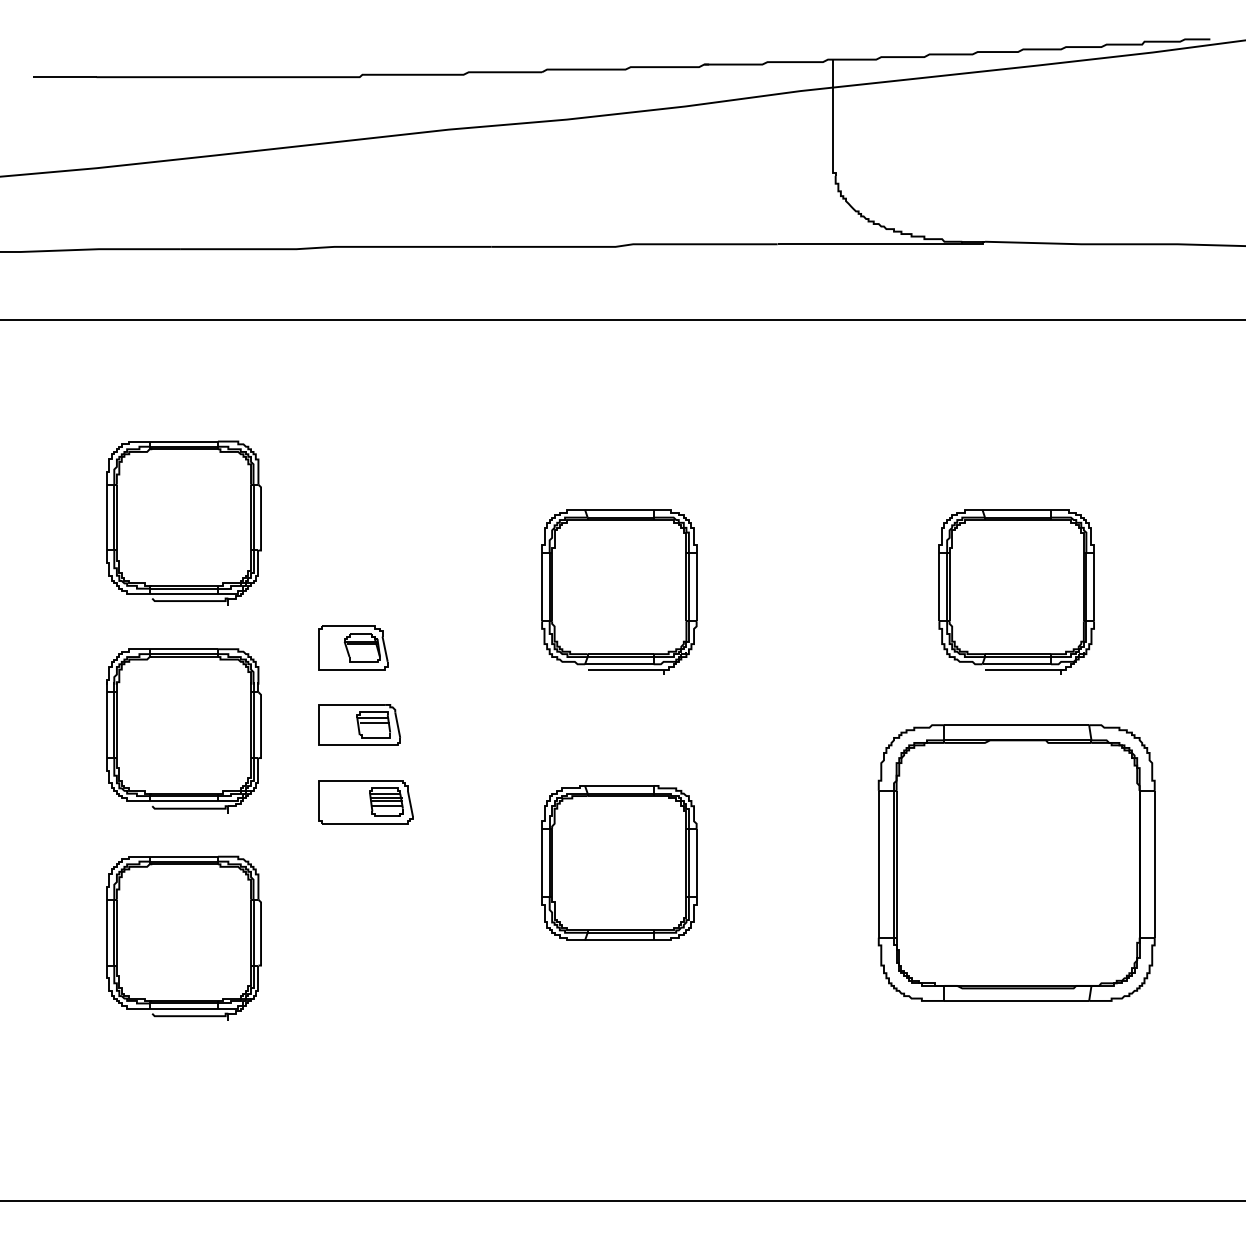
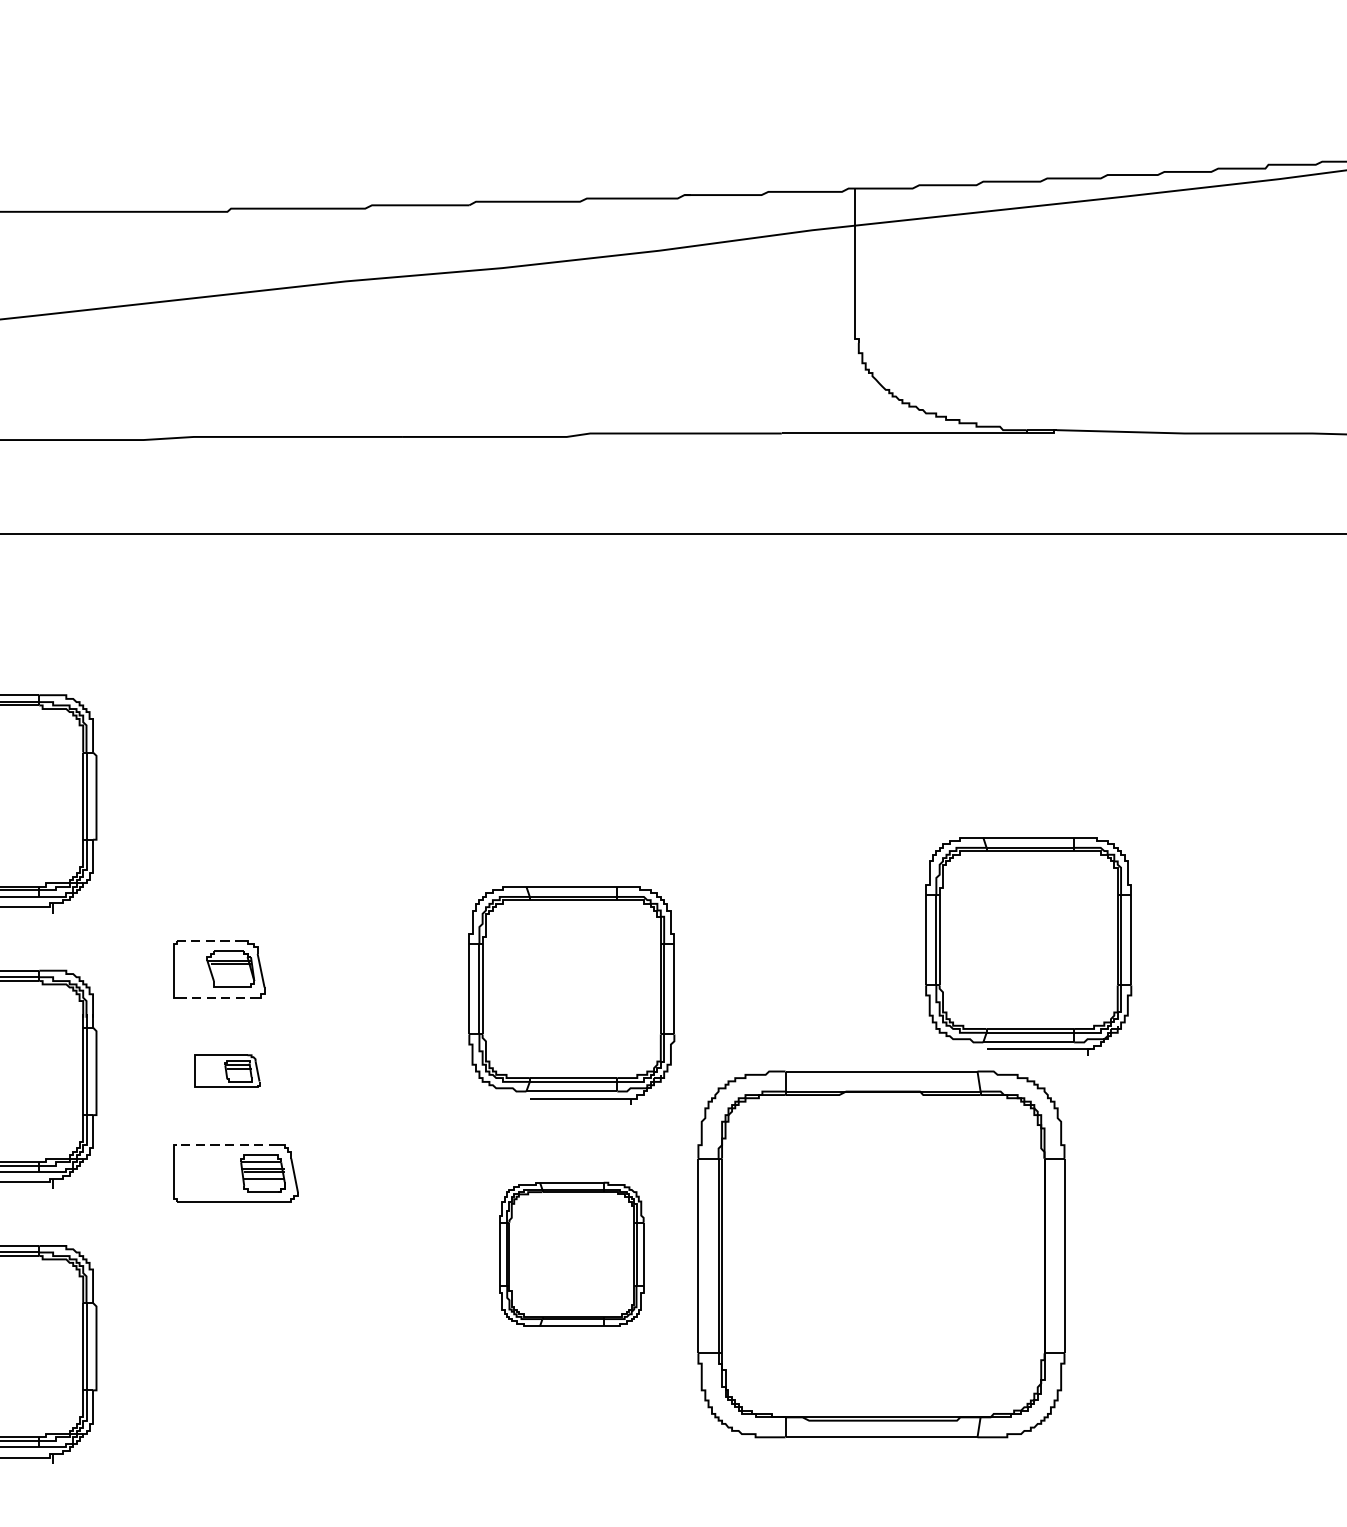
part: (619, 591) -> (572, 994), moved
part: (1016, 591) -> (1028, 945), moved
line: (346, 626) -> (209, 940), solid -> dashed
line: (352, 669) -> (217, 997), solid -> dashed
part: (359, 724) -> (227, 1070), size x0.6
line: (359, 780) -> (227, 1144), solid -> dashed
part: (619, 862) -> (572, 1253), size x0.7
part: (1016, 862) -> (881, 1253), moved

